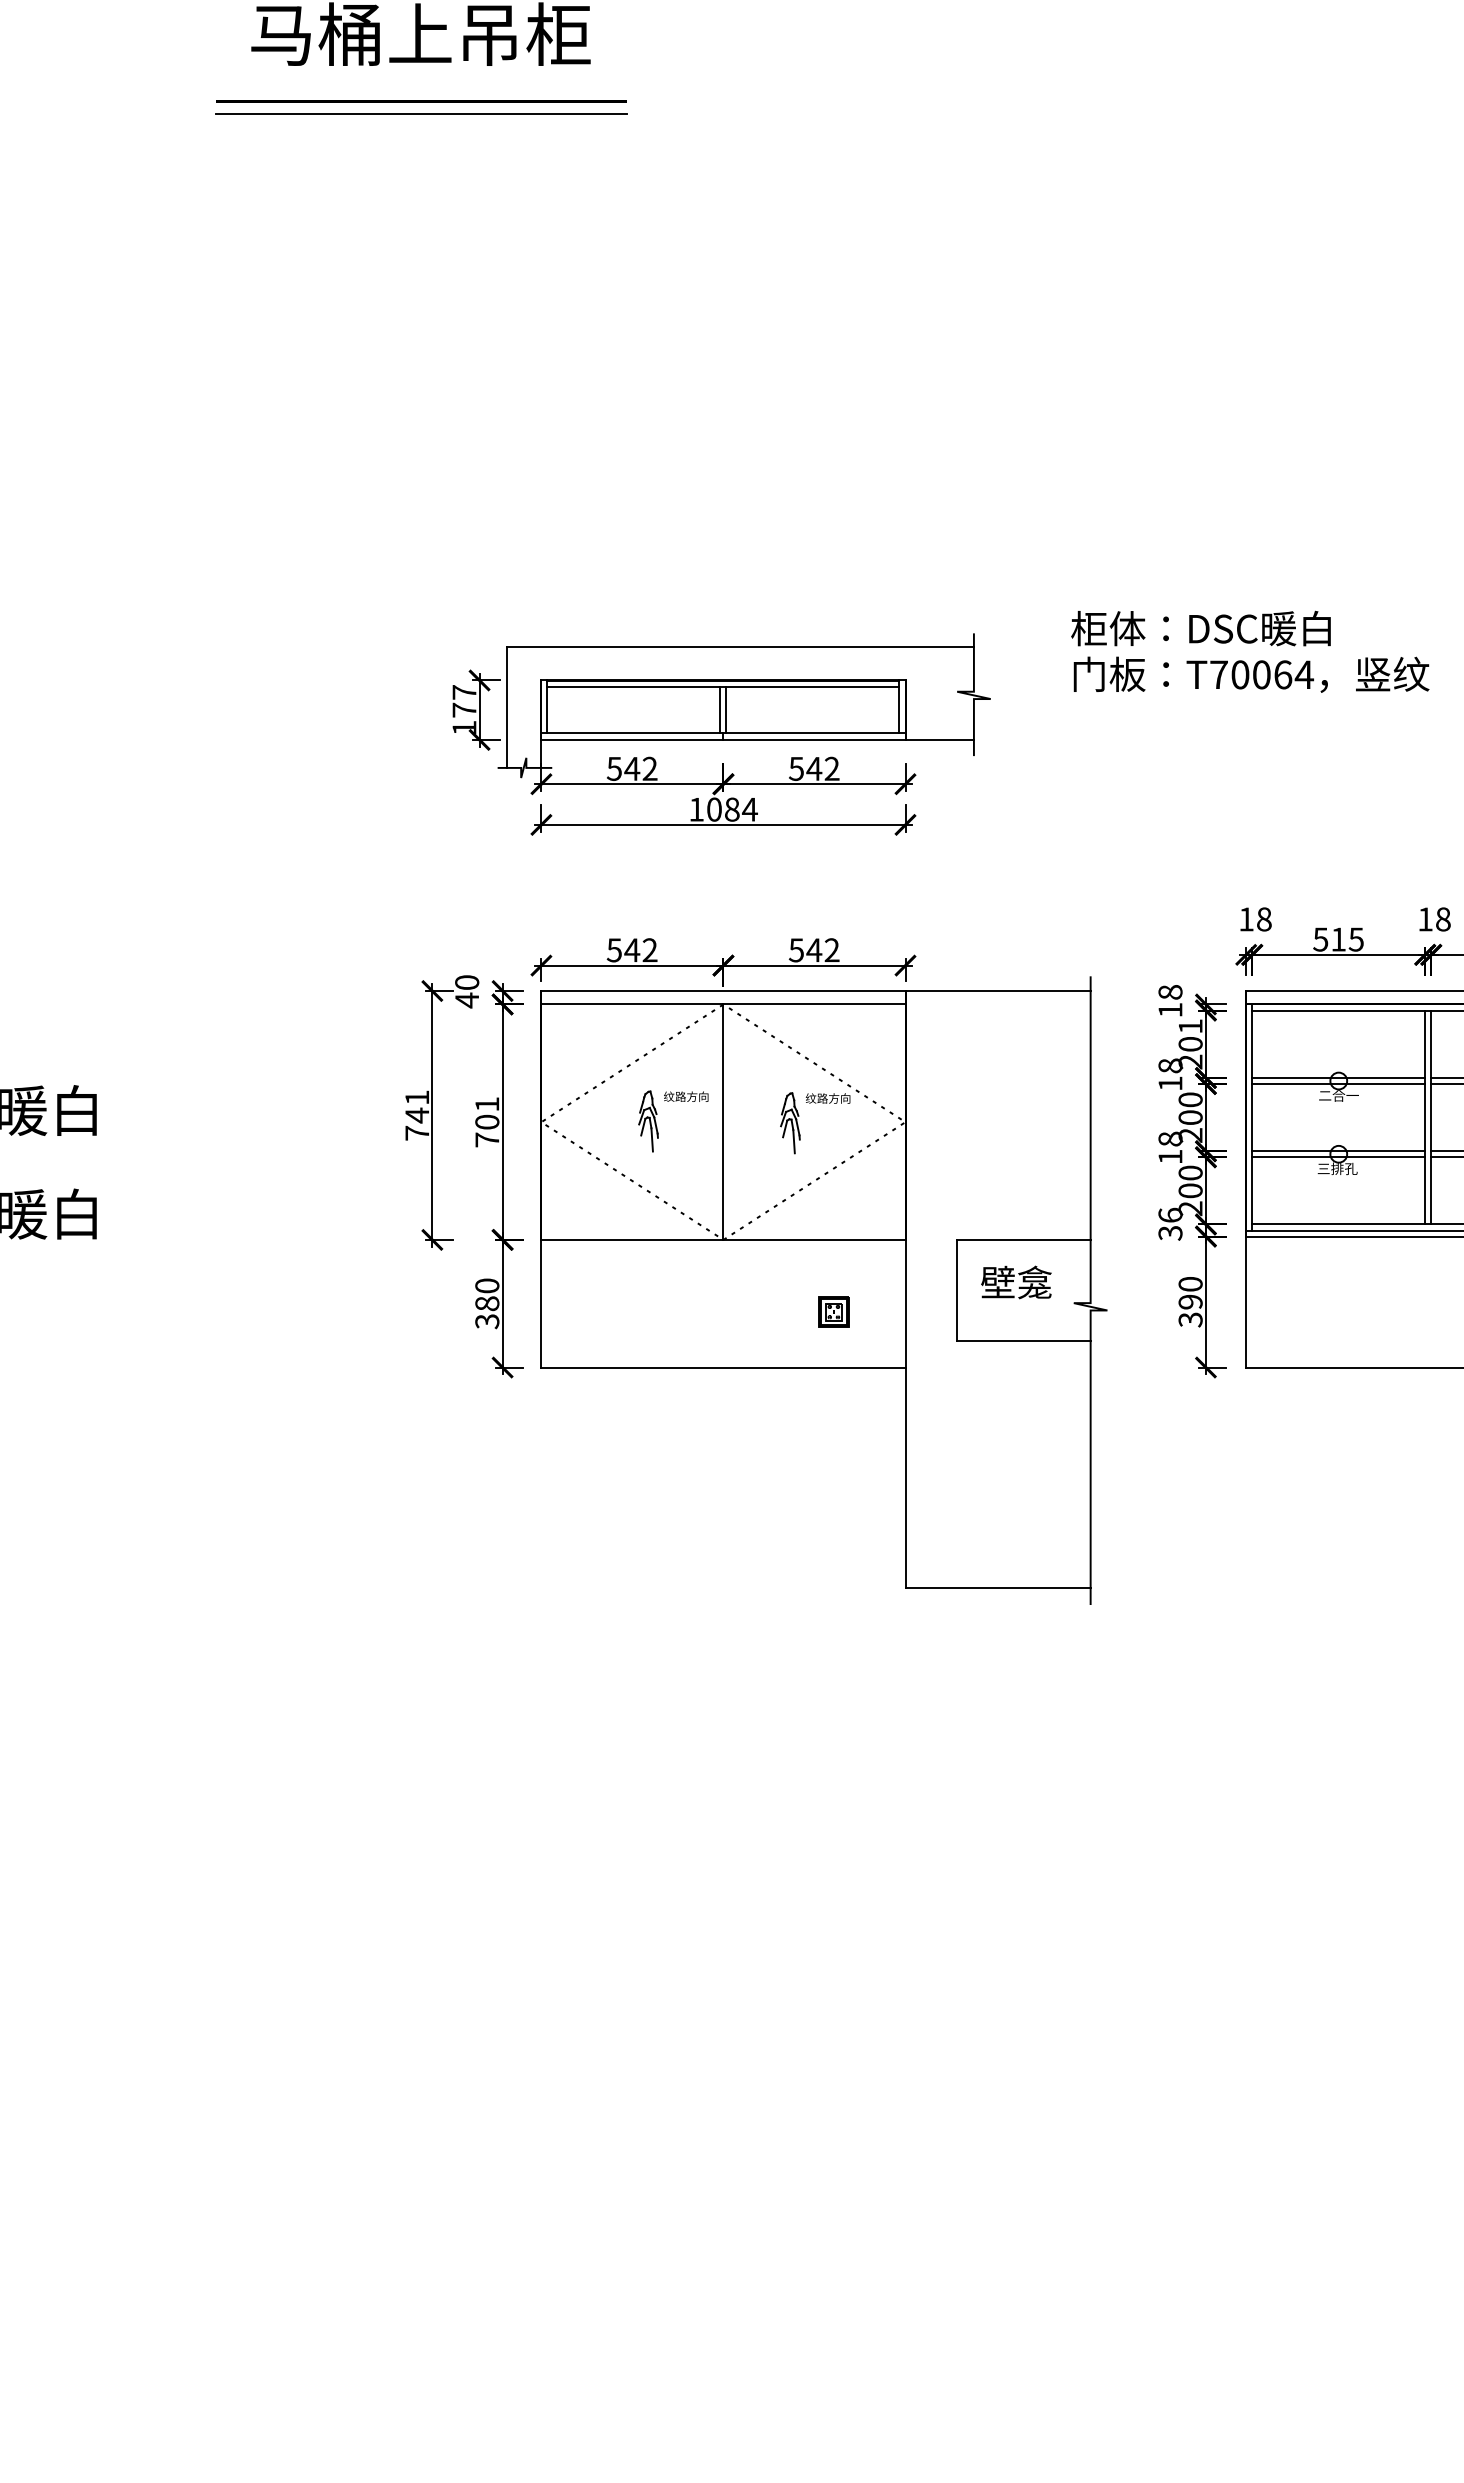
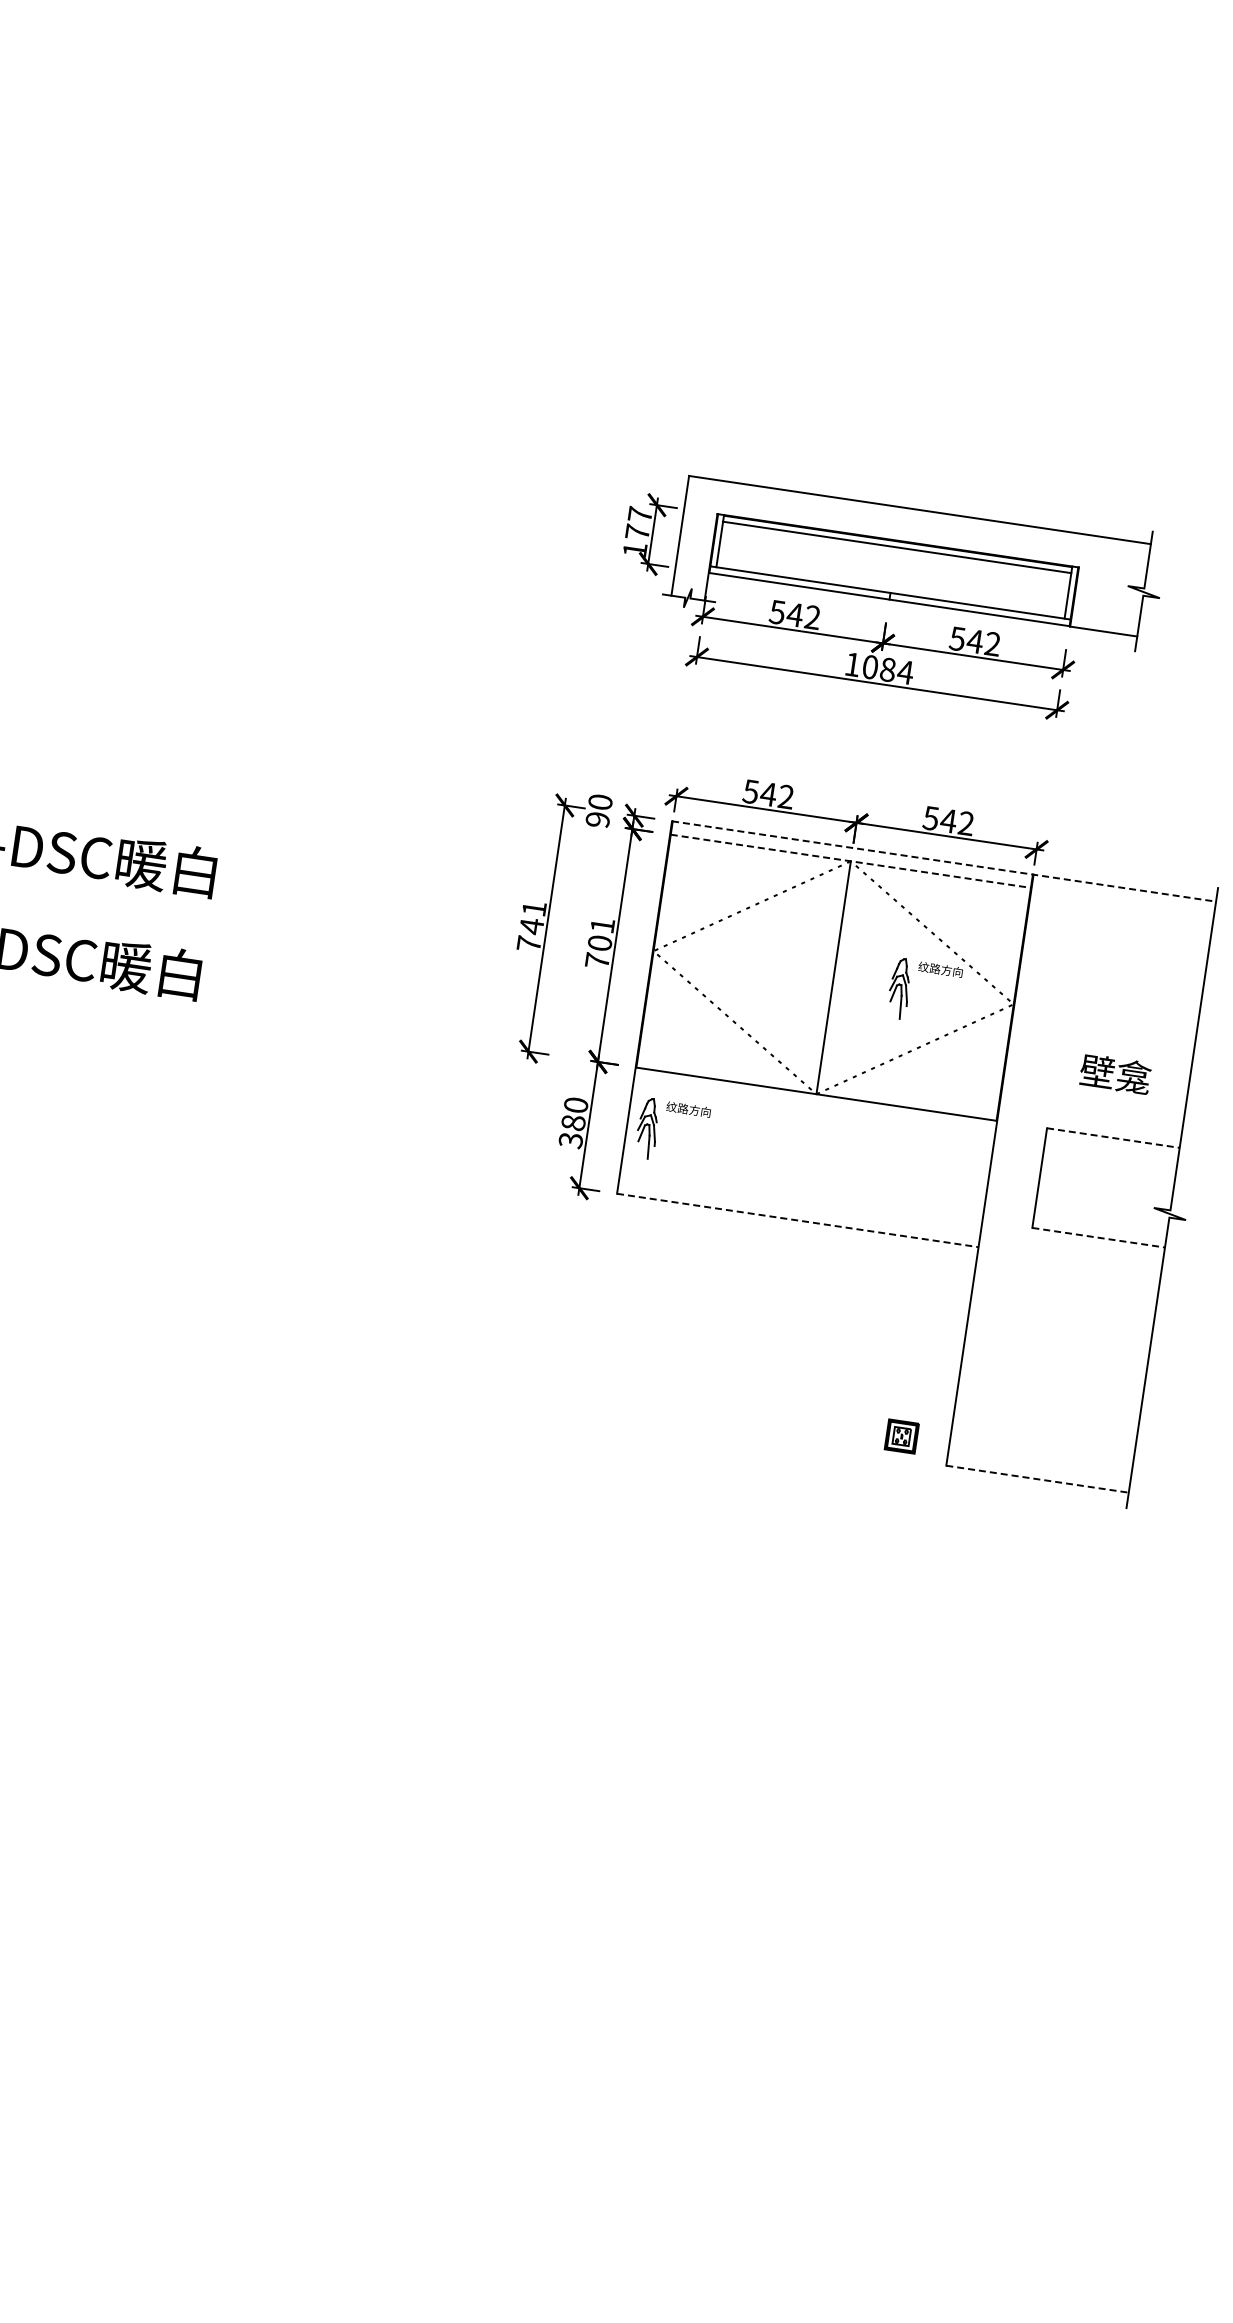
line: (720, 710) -> (890, 570), removed
line: (726, 710) -> (896, 570), removed
line: (815, 991) -> (943, 861), solid -> dashed
text: (467, 1000) -> (598, 819), 40 -> 90
line: (723, 1004) -> (850, 861), solid -> dashed
part: (657, 1126) -> (655, 1134), moved
line: (1024, 1239) -> (1114, 1137), solid -> dashed
text: (1016, 1282) -> (1115, 1074), moved
part: (833, 1311) -> (901, 1435), moved
line: (1024, 1340) -> (1099, 1237), solid -> dashed
line: (723, 1367) -> (797, 1220), solid -> dashed
line: (998, 1588) -> (1037, 1479), solid -> dashed

